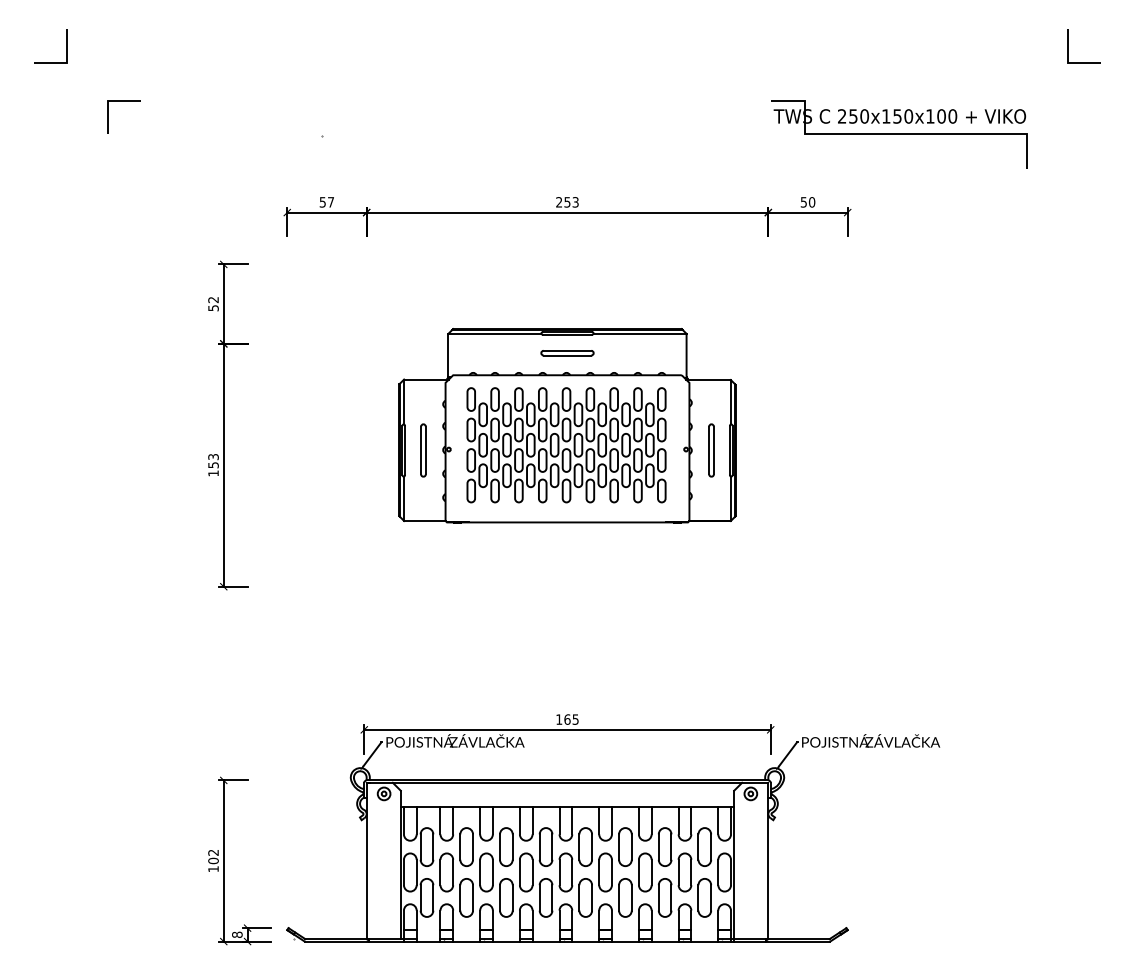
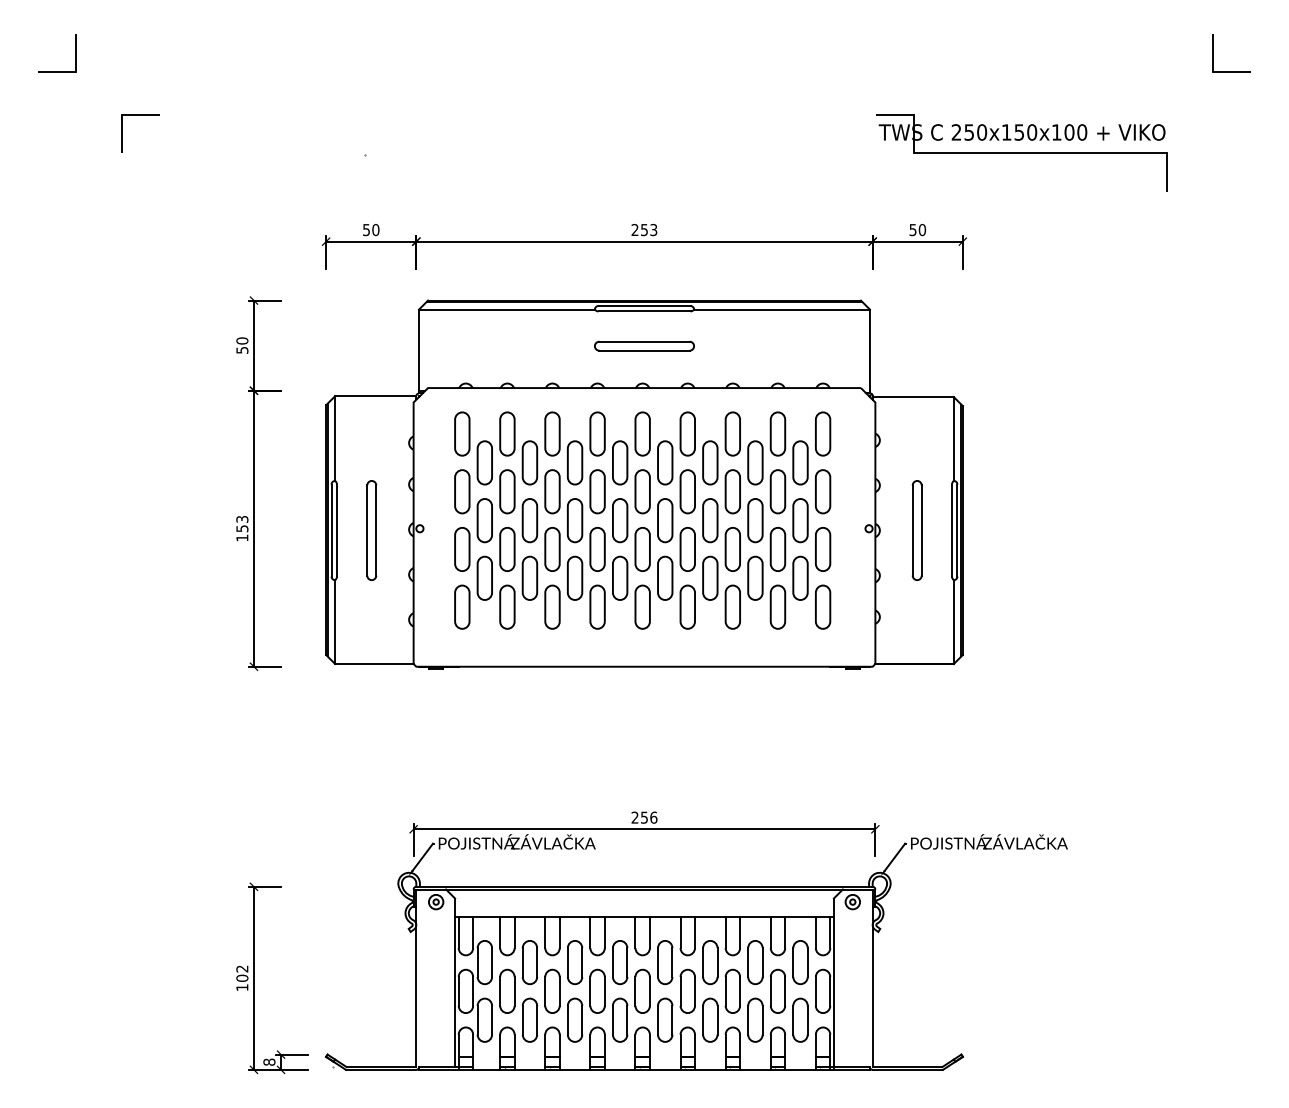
text: (330, 202) -> (375, 230), 57 -> 50
text: (213, 299) -> (242, 340), 52 -> 50
part: (567, 425) -> (644, 483), size x1.67
text: (567, 719) -> (644, 817), 165 -> 256

